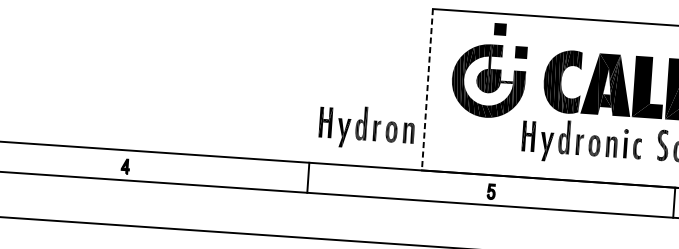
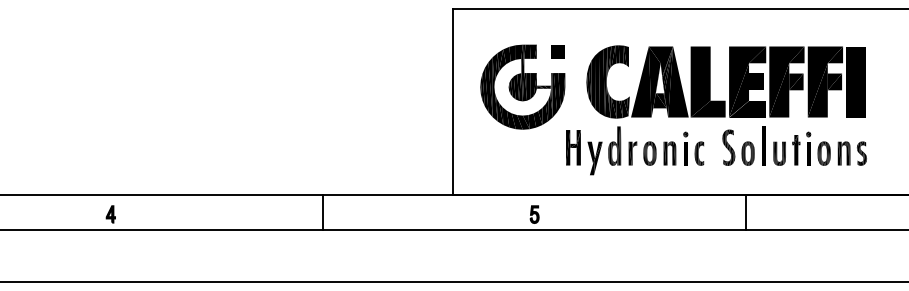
part: (499, 29) -> (531, 26), removed
line: (427, 90) -> (452, 102), dashed -> solid
part: (367, 127) -> (386, 150), removed

